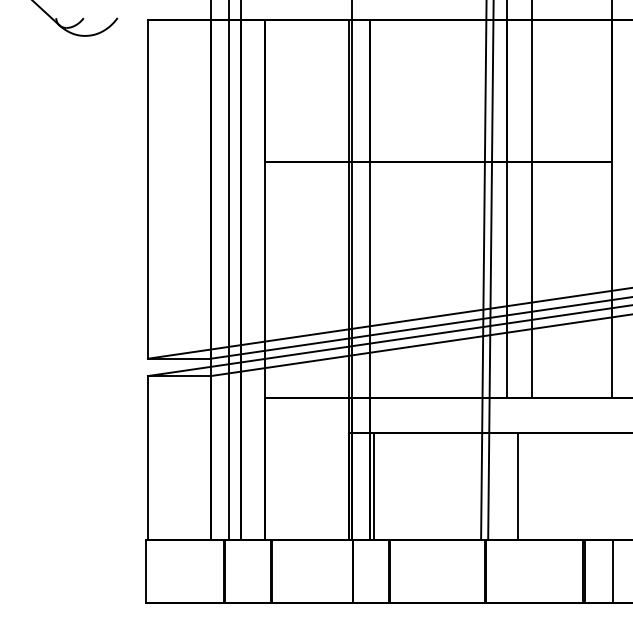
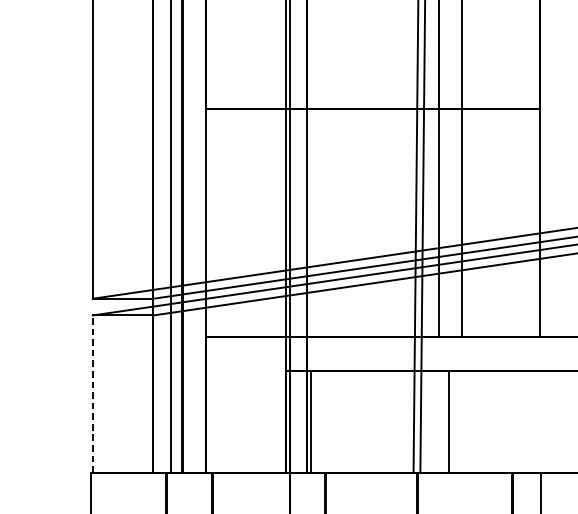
line: (147, 457) -> (92, 393), solid -> dashed

